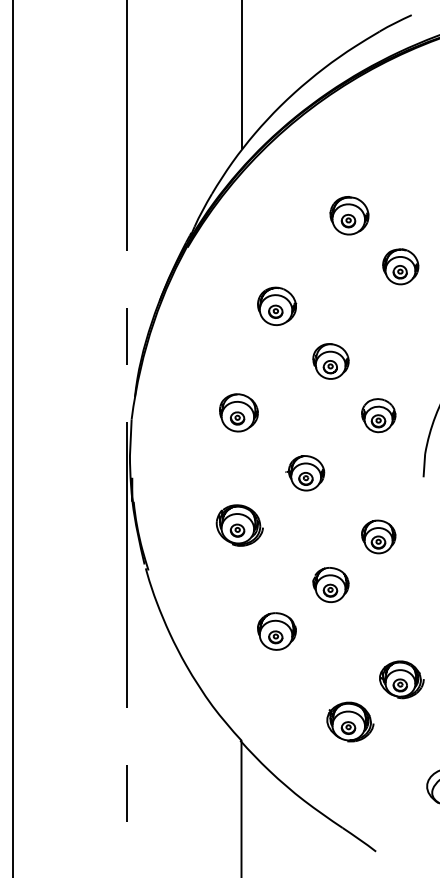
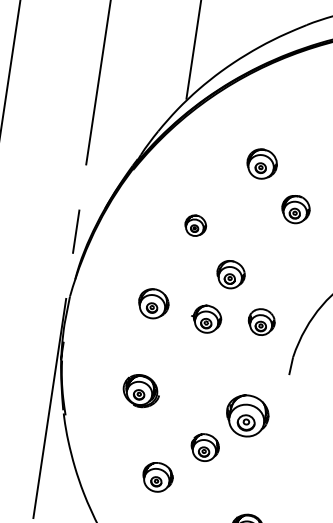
part: (277, 305) -> (196, 225), size x0.7
part: (305, 473) -> (206, 319), moved
part: (378, 536) -> (247, 415), size x1.6

